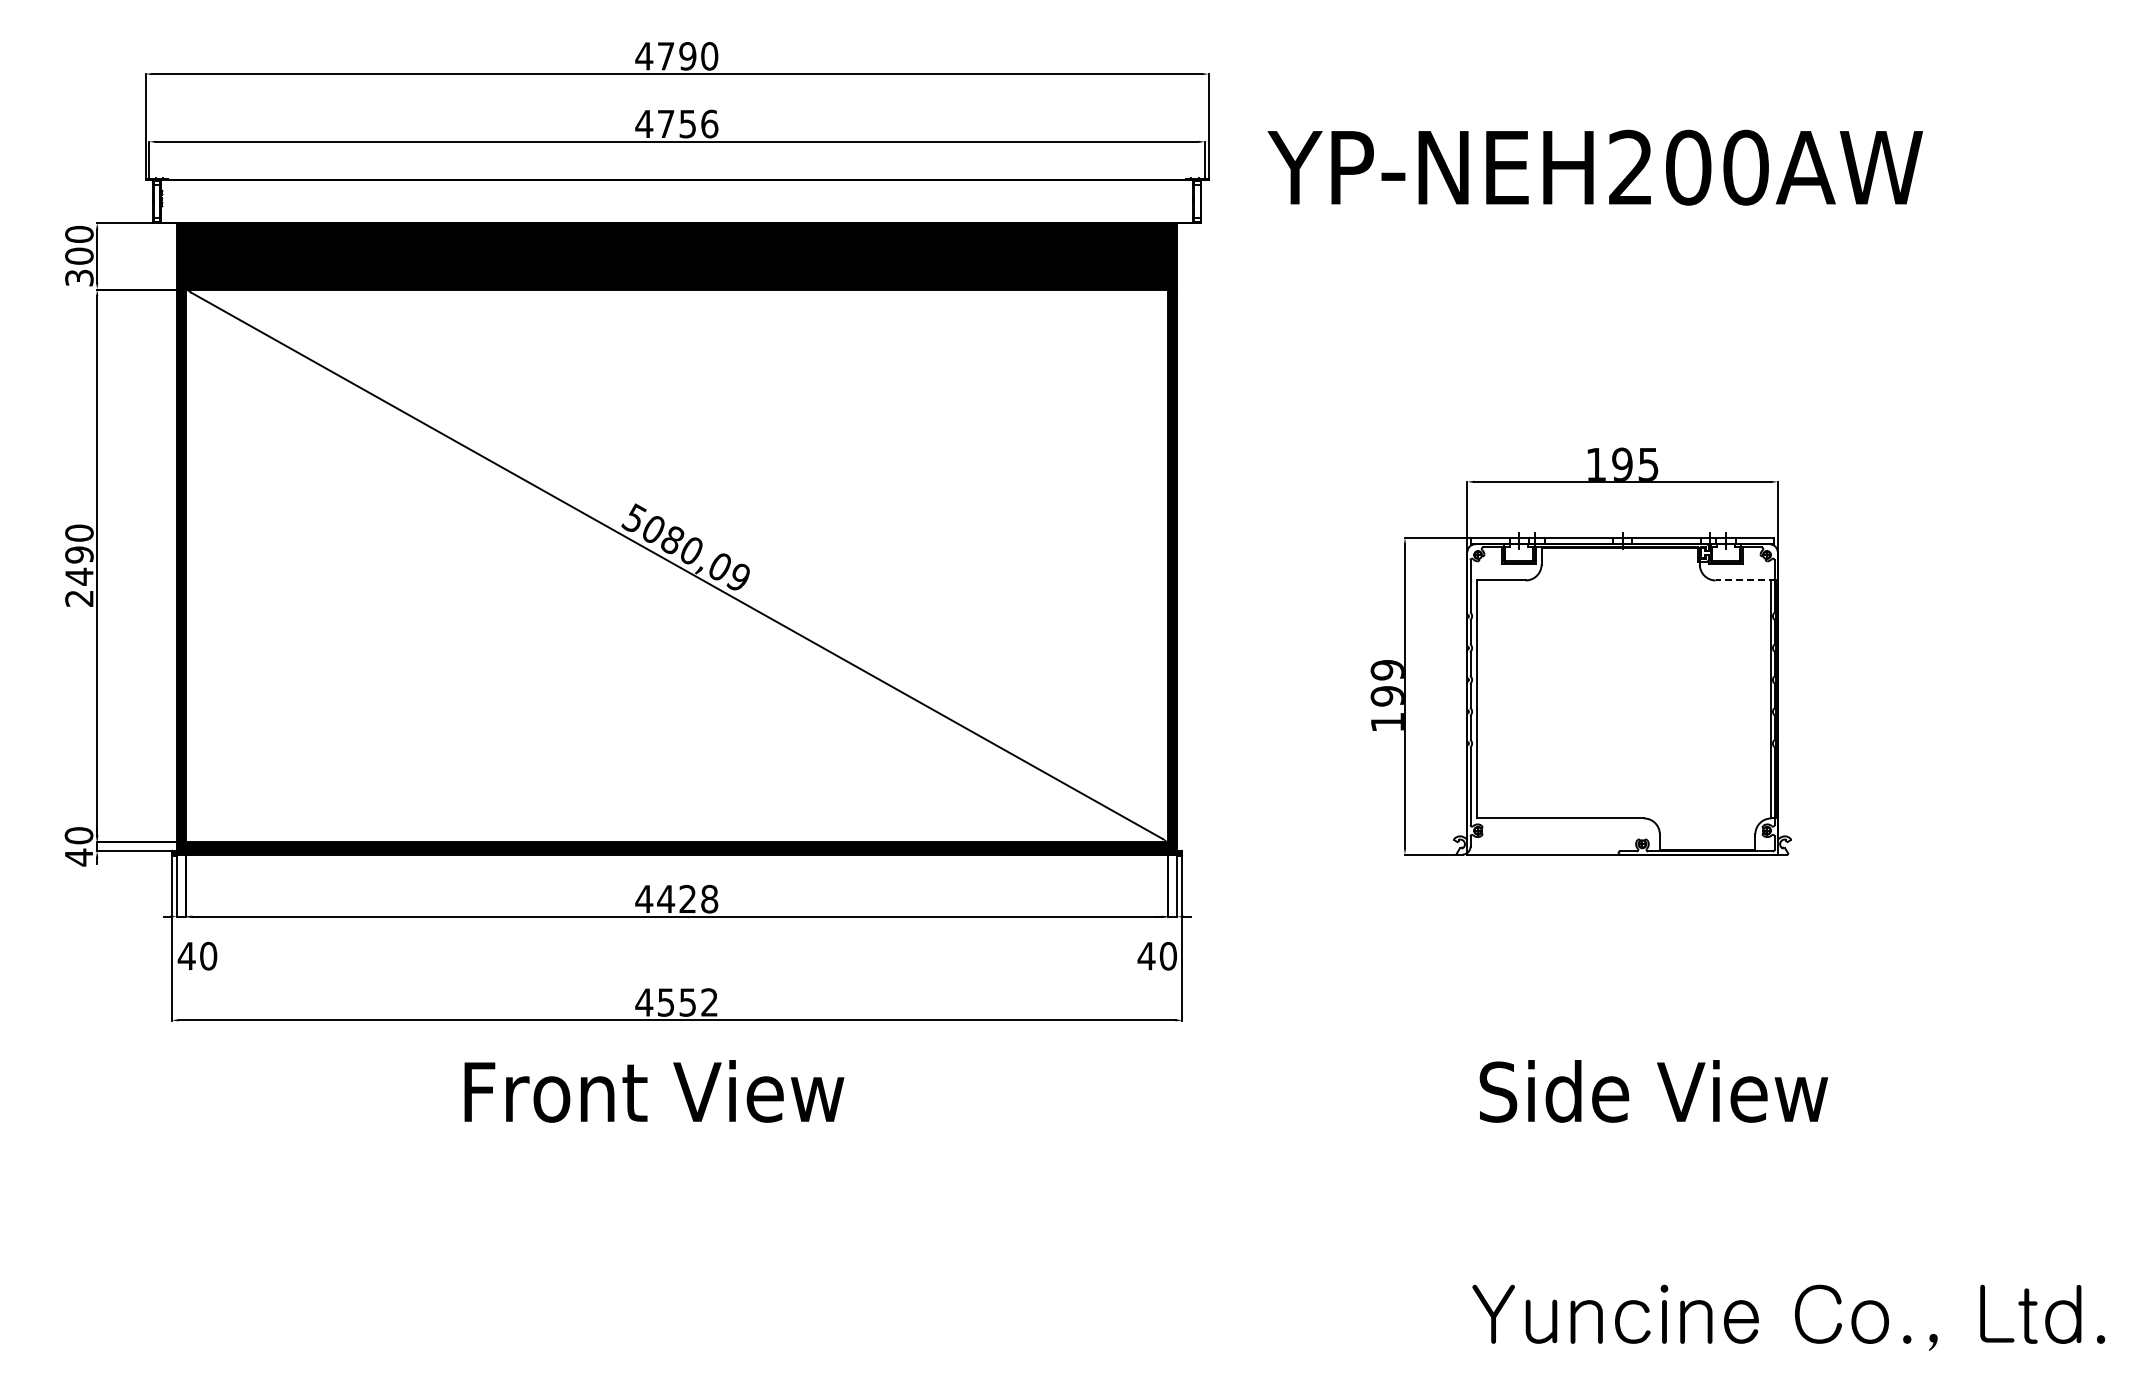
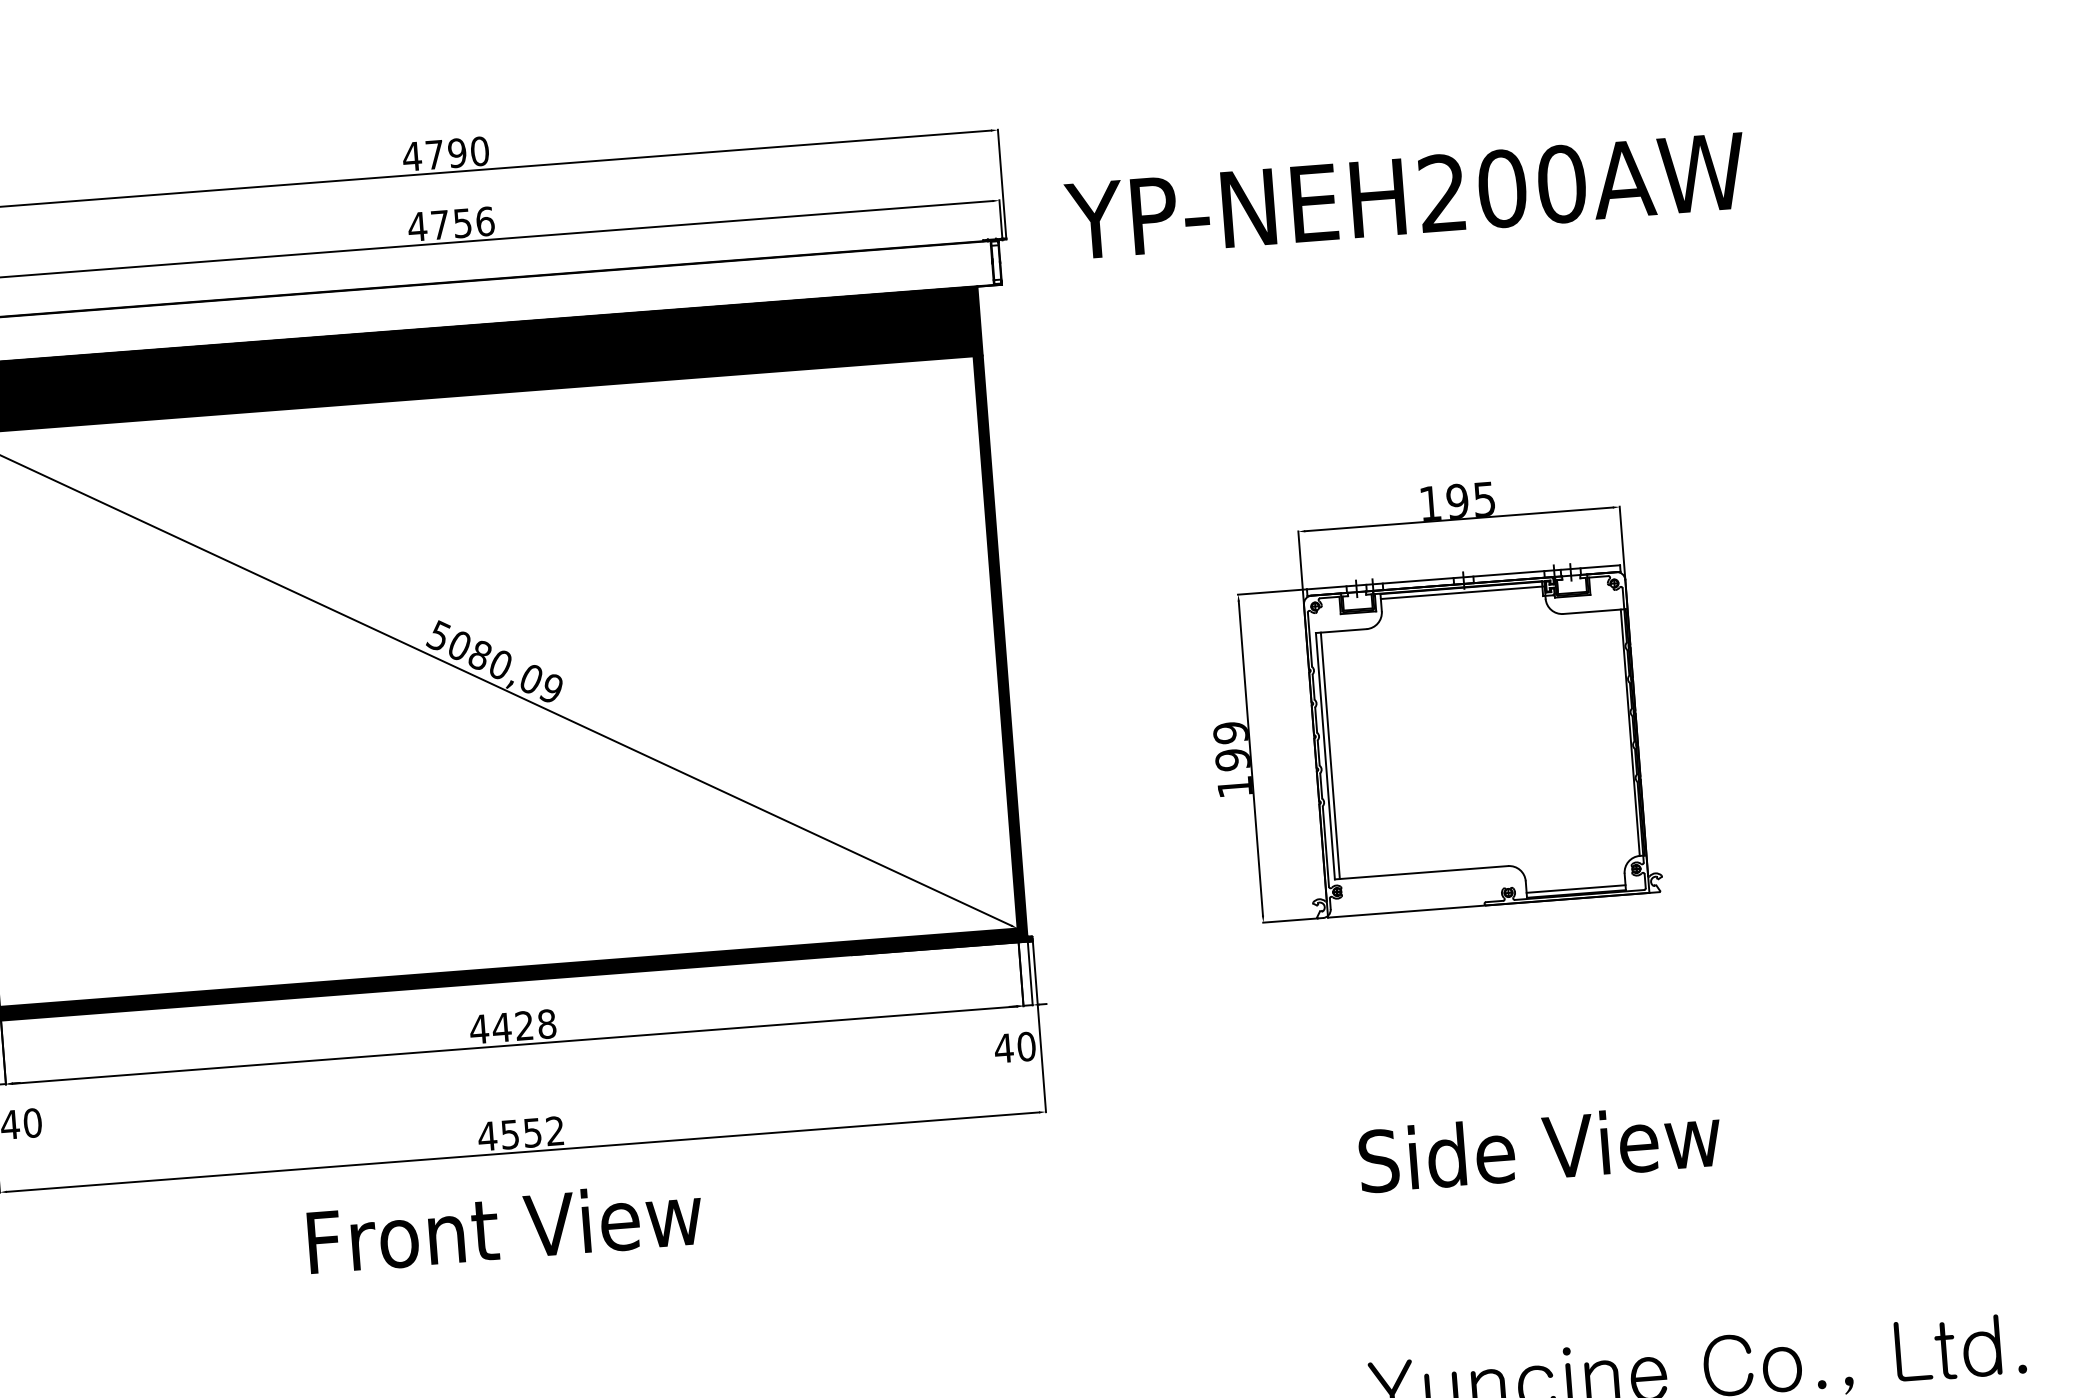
line: (1620, 552) -> (1462, 592), added
line: (1745, 580) -> (1594, 611), dashed -> solid
line: (1481, 699) -> (1330, 755), added
line: (1707, 845) -> (1575, 889), added

